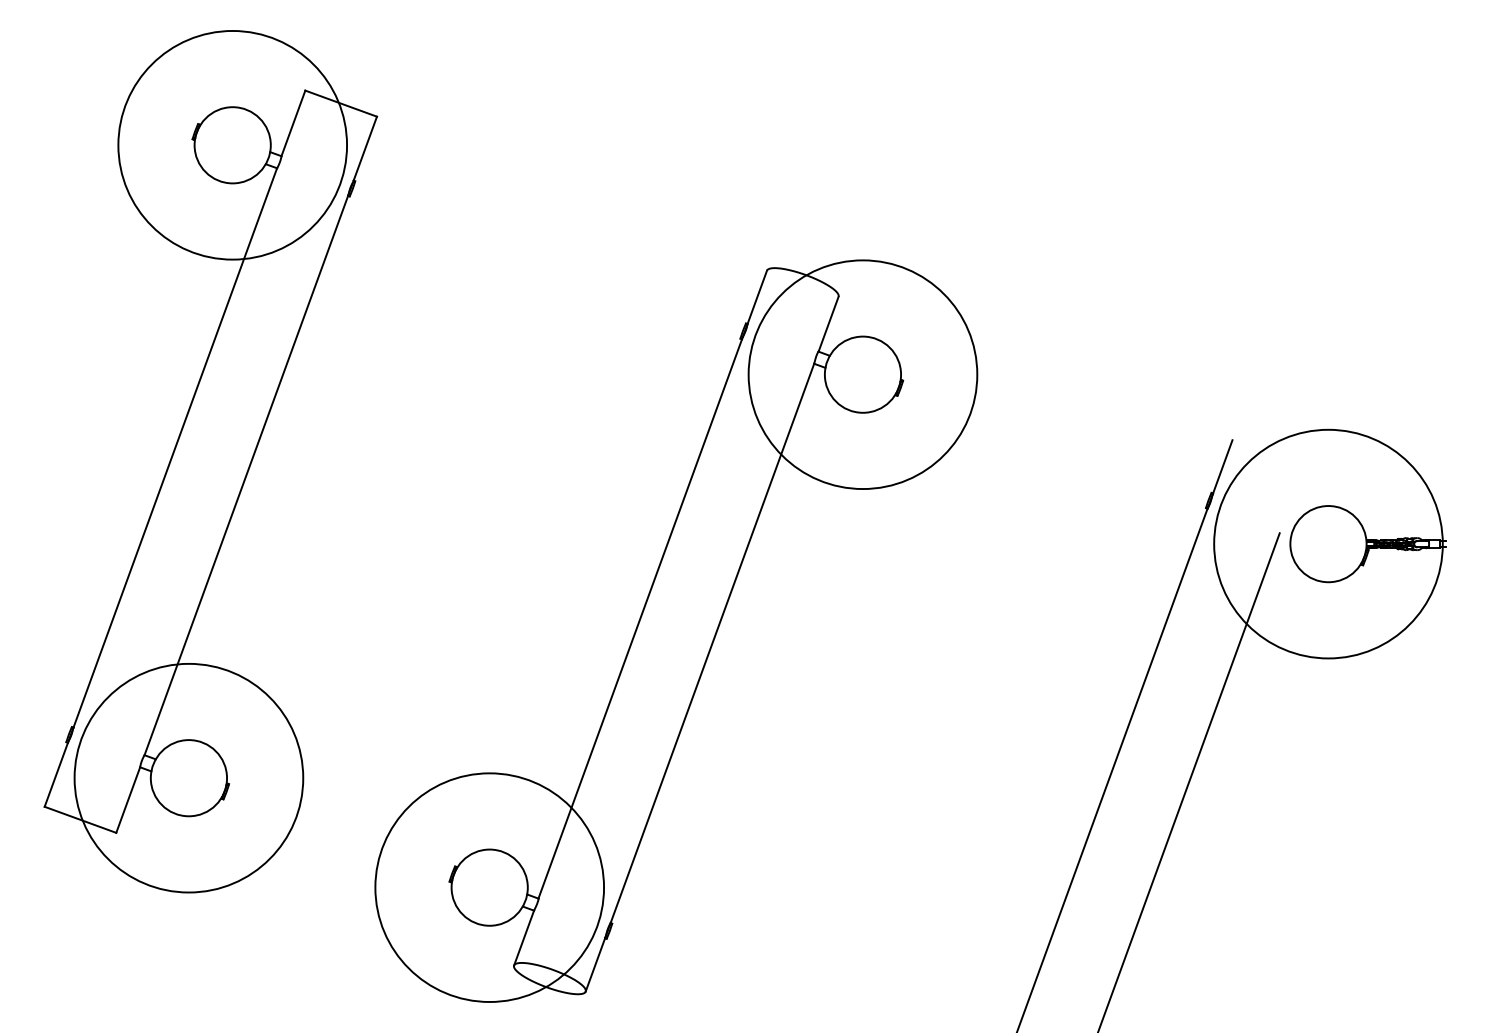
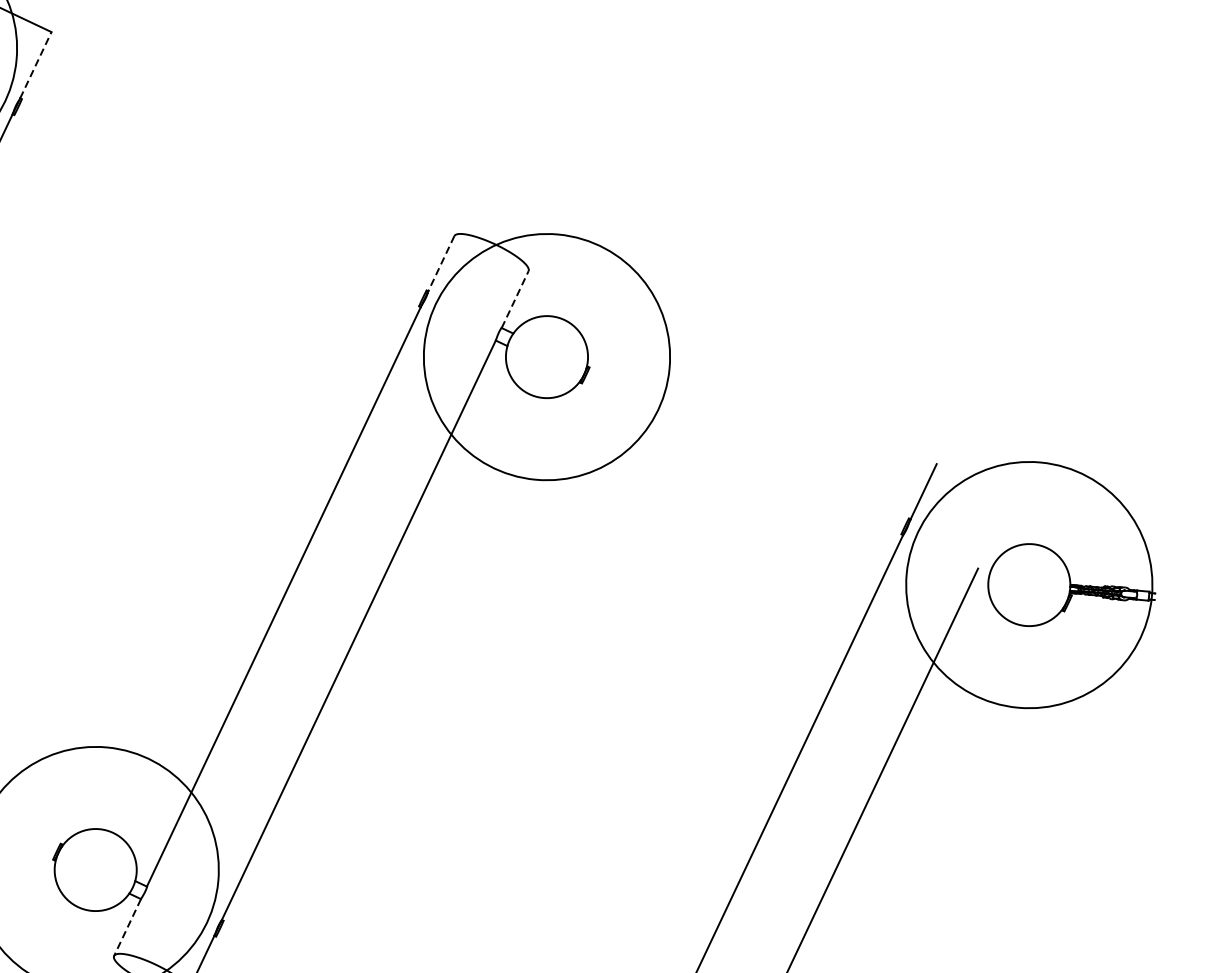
line: (365, 148) -> (36, 65), solid -> dashed
line: (757, 297) -> (441, 263), solid -> dashed
line: (828, 323) -> (515, 298), solid -> dashed
line: (523, 938) -> (126, 927), solid -> dashed

